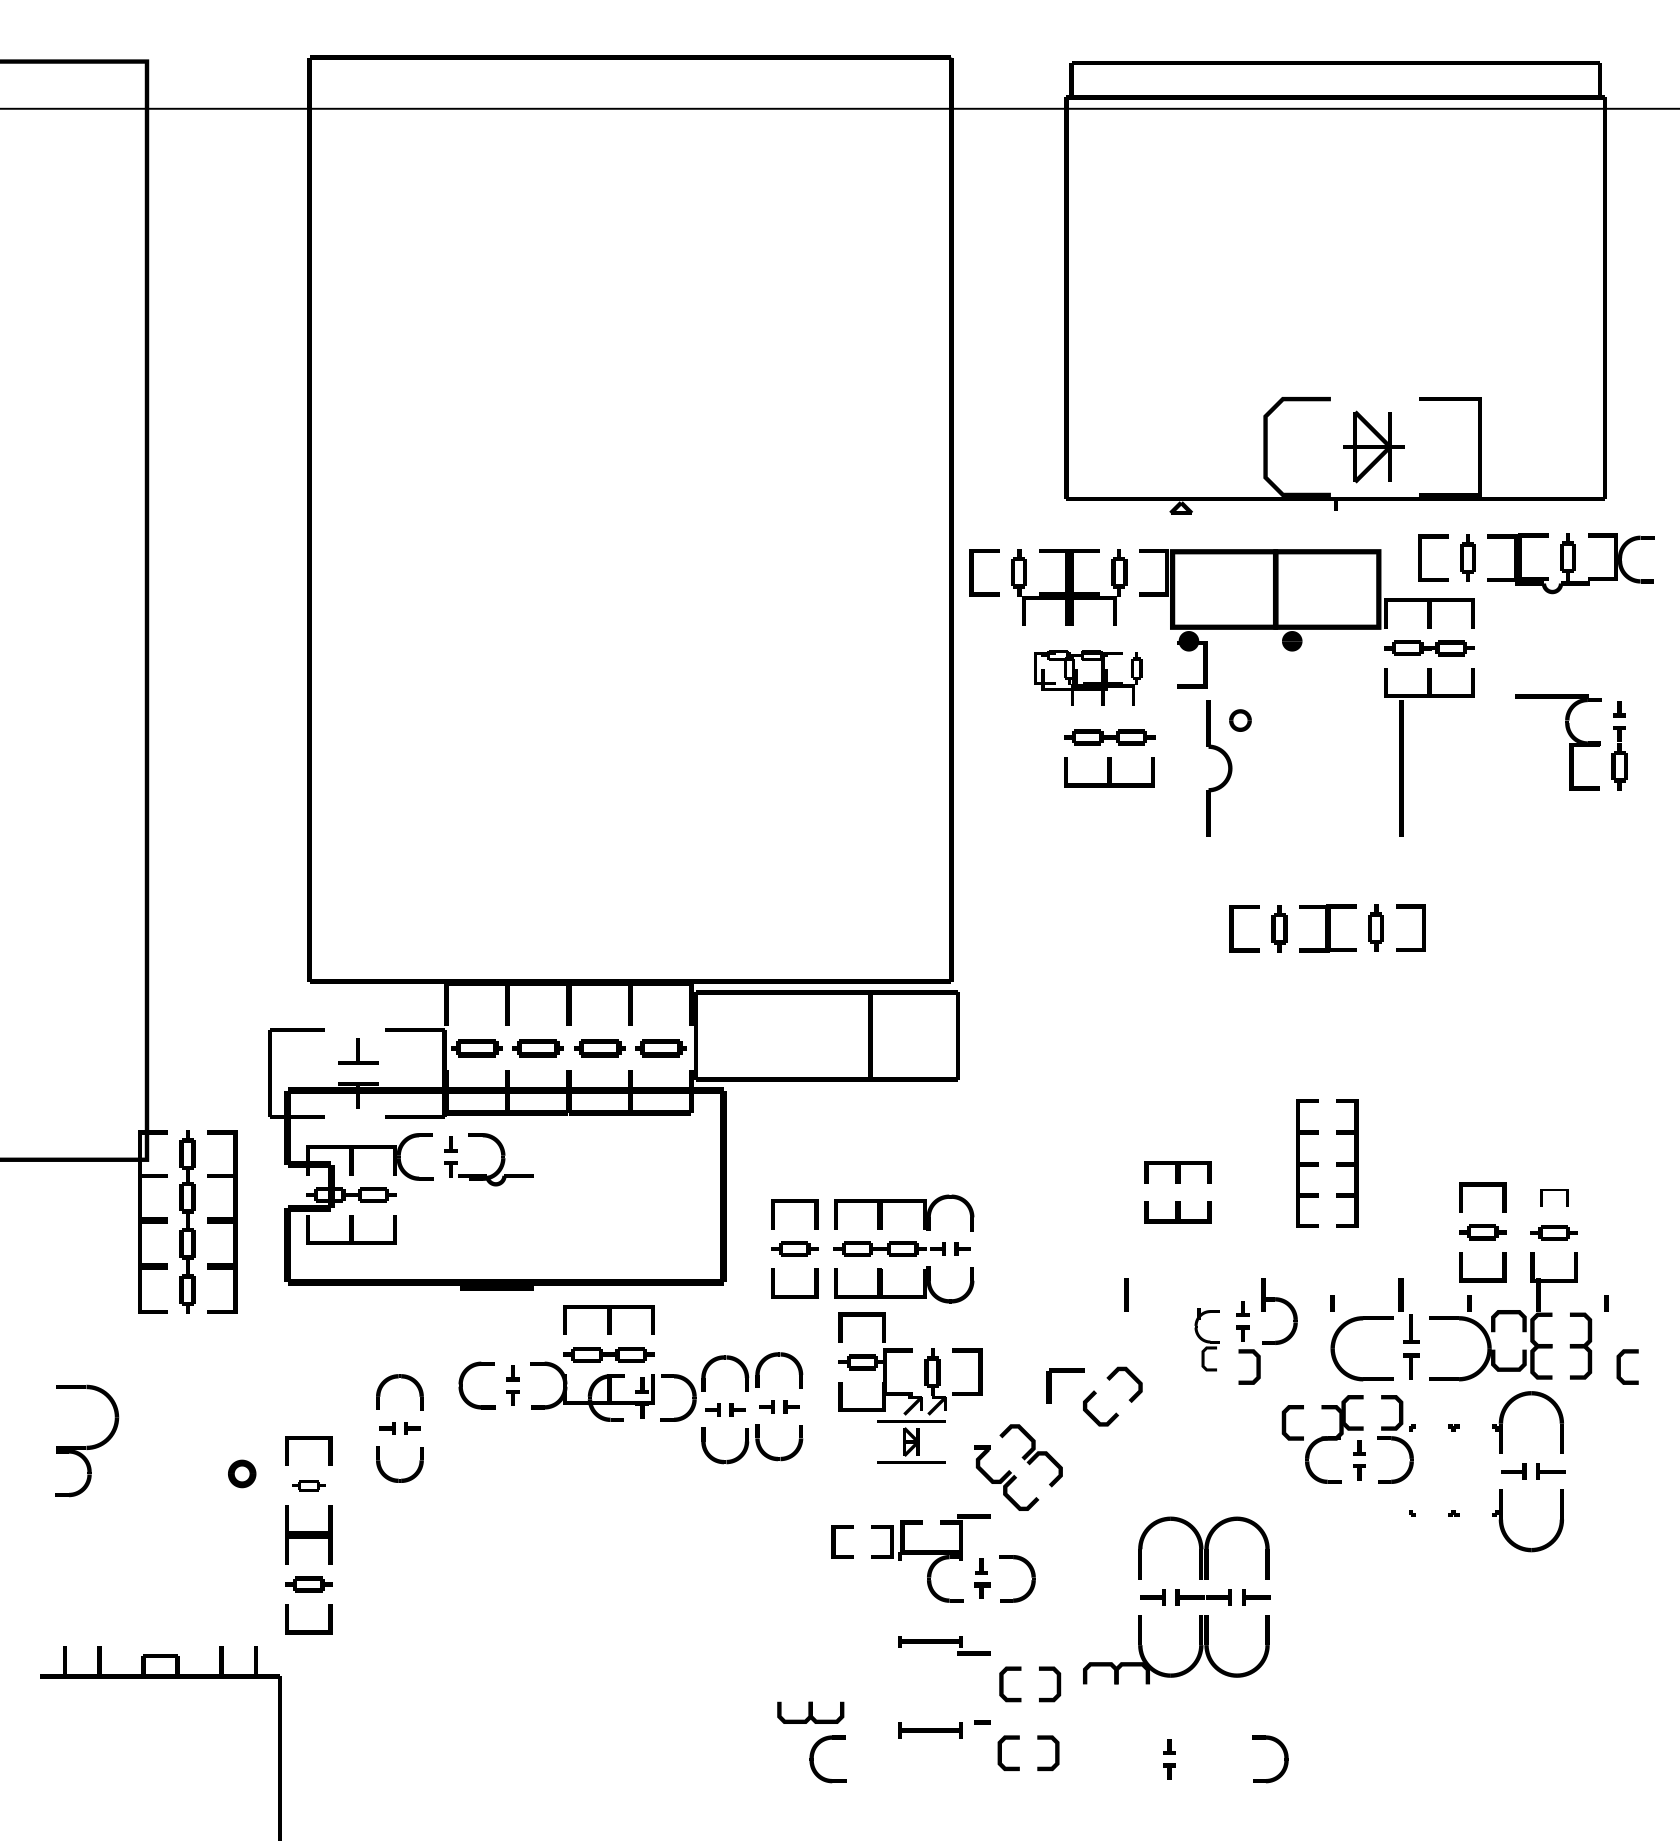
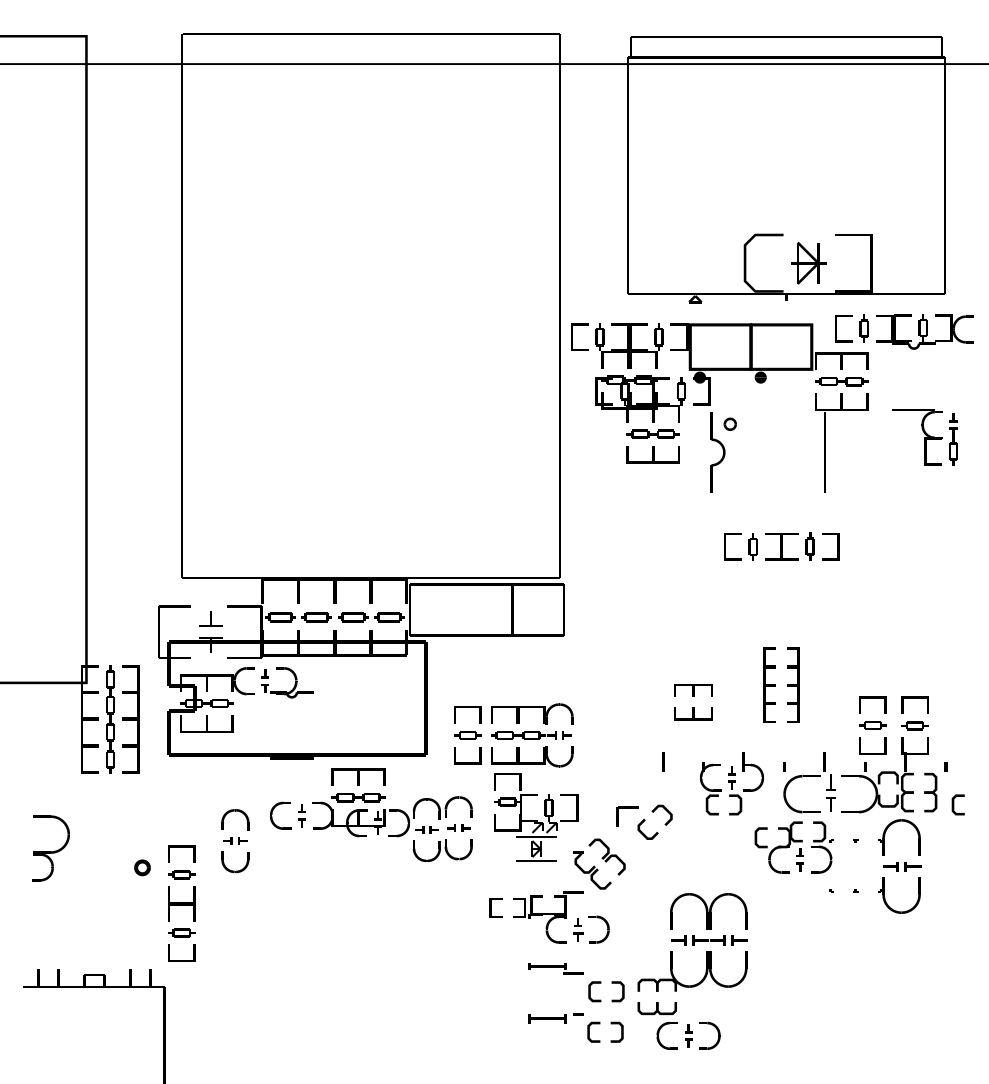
part: (1087, 676) -> (640, 398), size x1.43
part: (1553, 1196) -> (914, 704), size x1.67
part: (1206, 1339) -> (710, 788), size x1.43
part: (308, 1485) -> (181, 874), size x1.43
part: (811, 1741) -> (657, 1025), moved
curve: (1283, 1753) -> (717, 1032), moved

